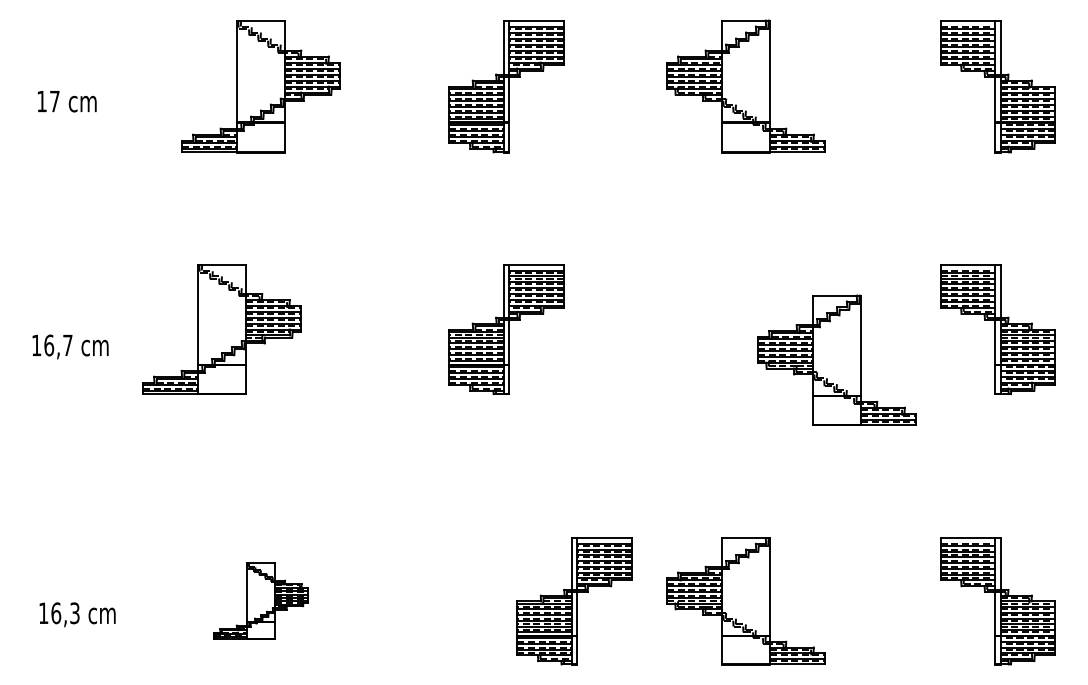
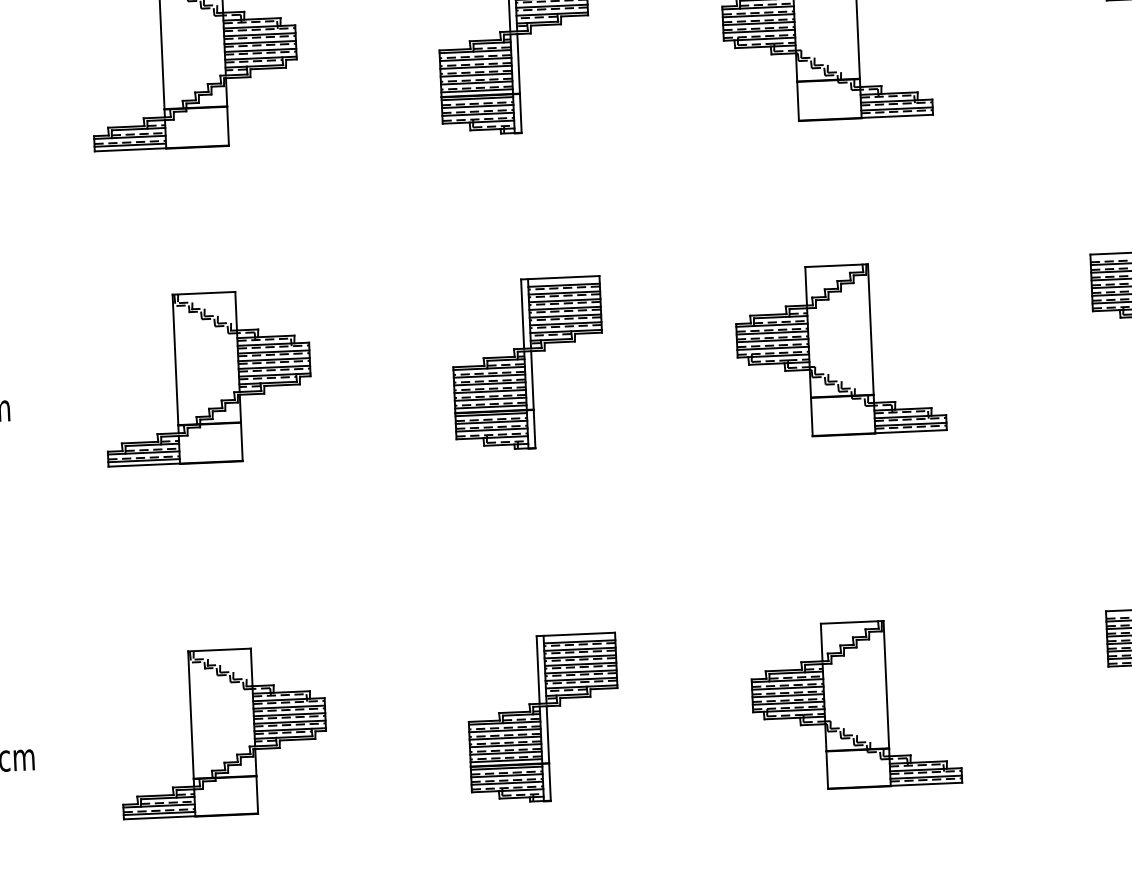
part: (221, 329) -> (207, 377), moved
part: (836, 359) -> (839, 349), moved
part: (260, 601) -> (222, 732), size x1.67
part: (574, 601) -> (543, 718), moved

